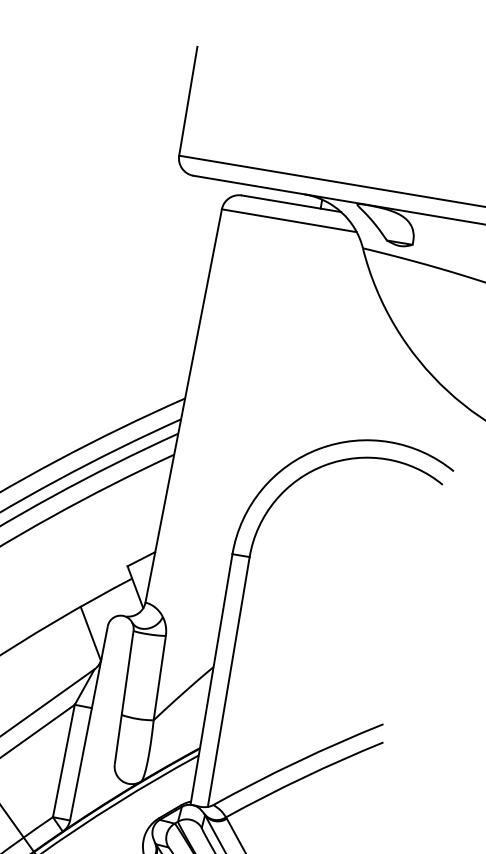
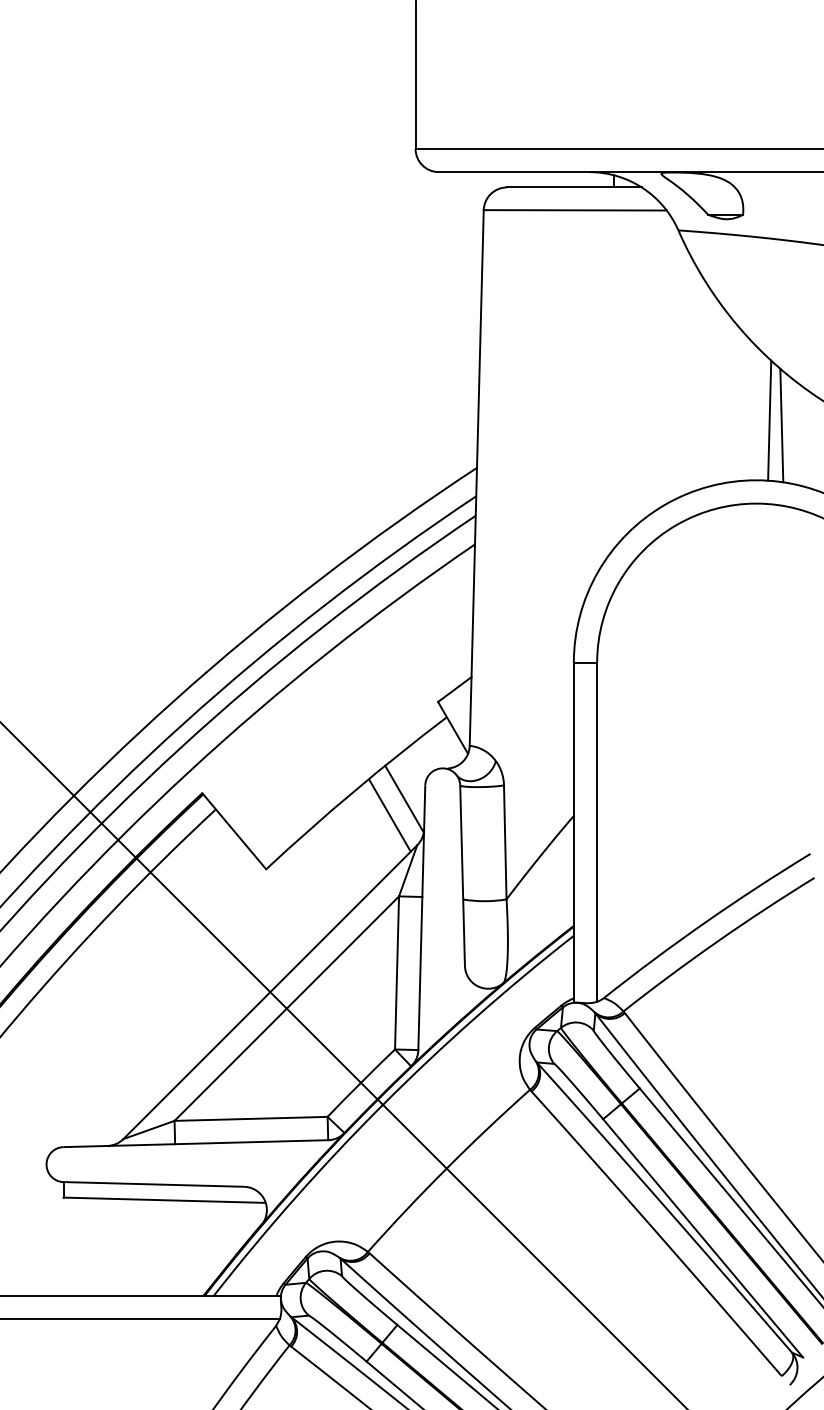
line: (406, 399) -> (769, 420), added
line: (414, 404) -> (781, 425), added
line: (77, 643) -> (389, 815), added

